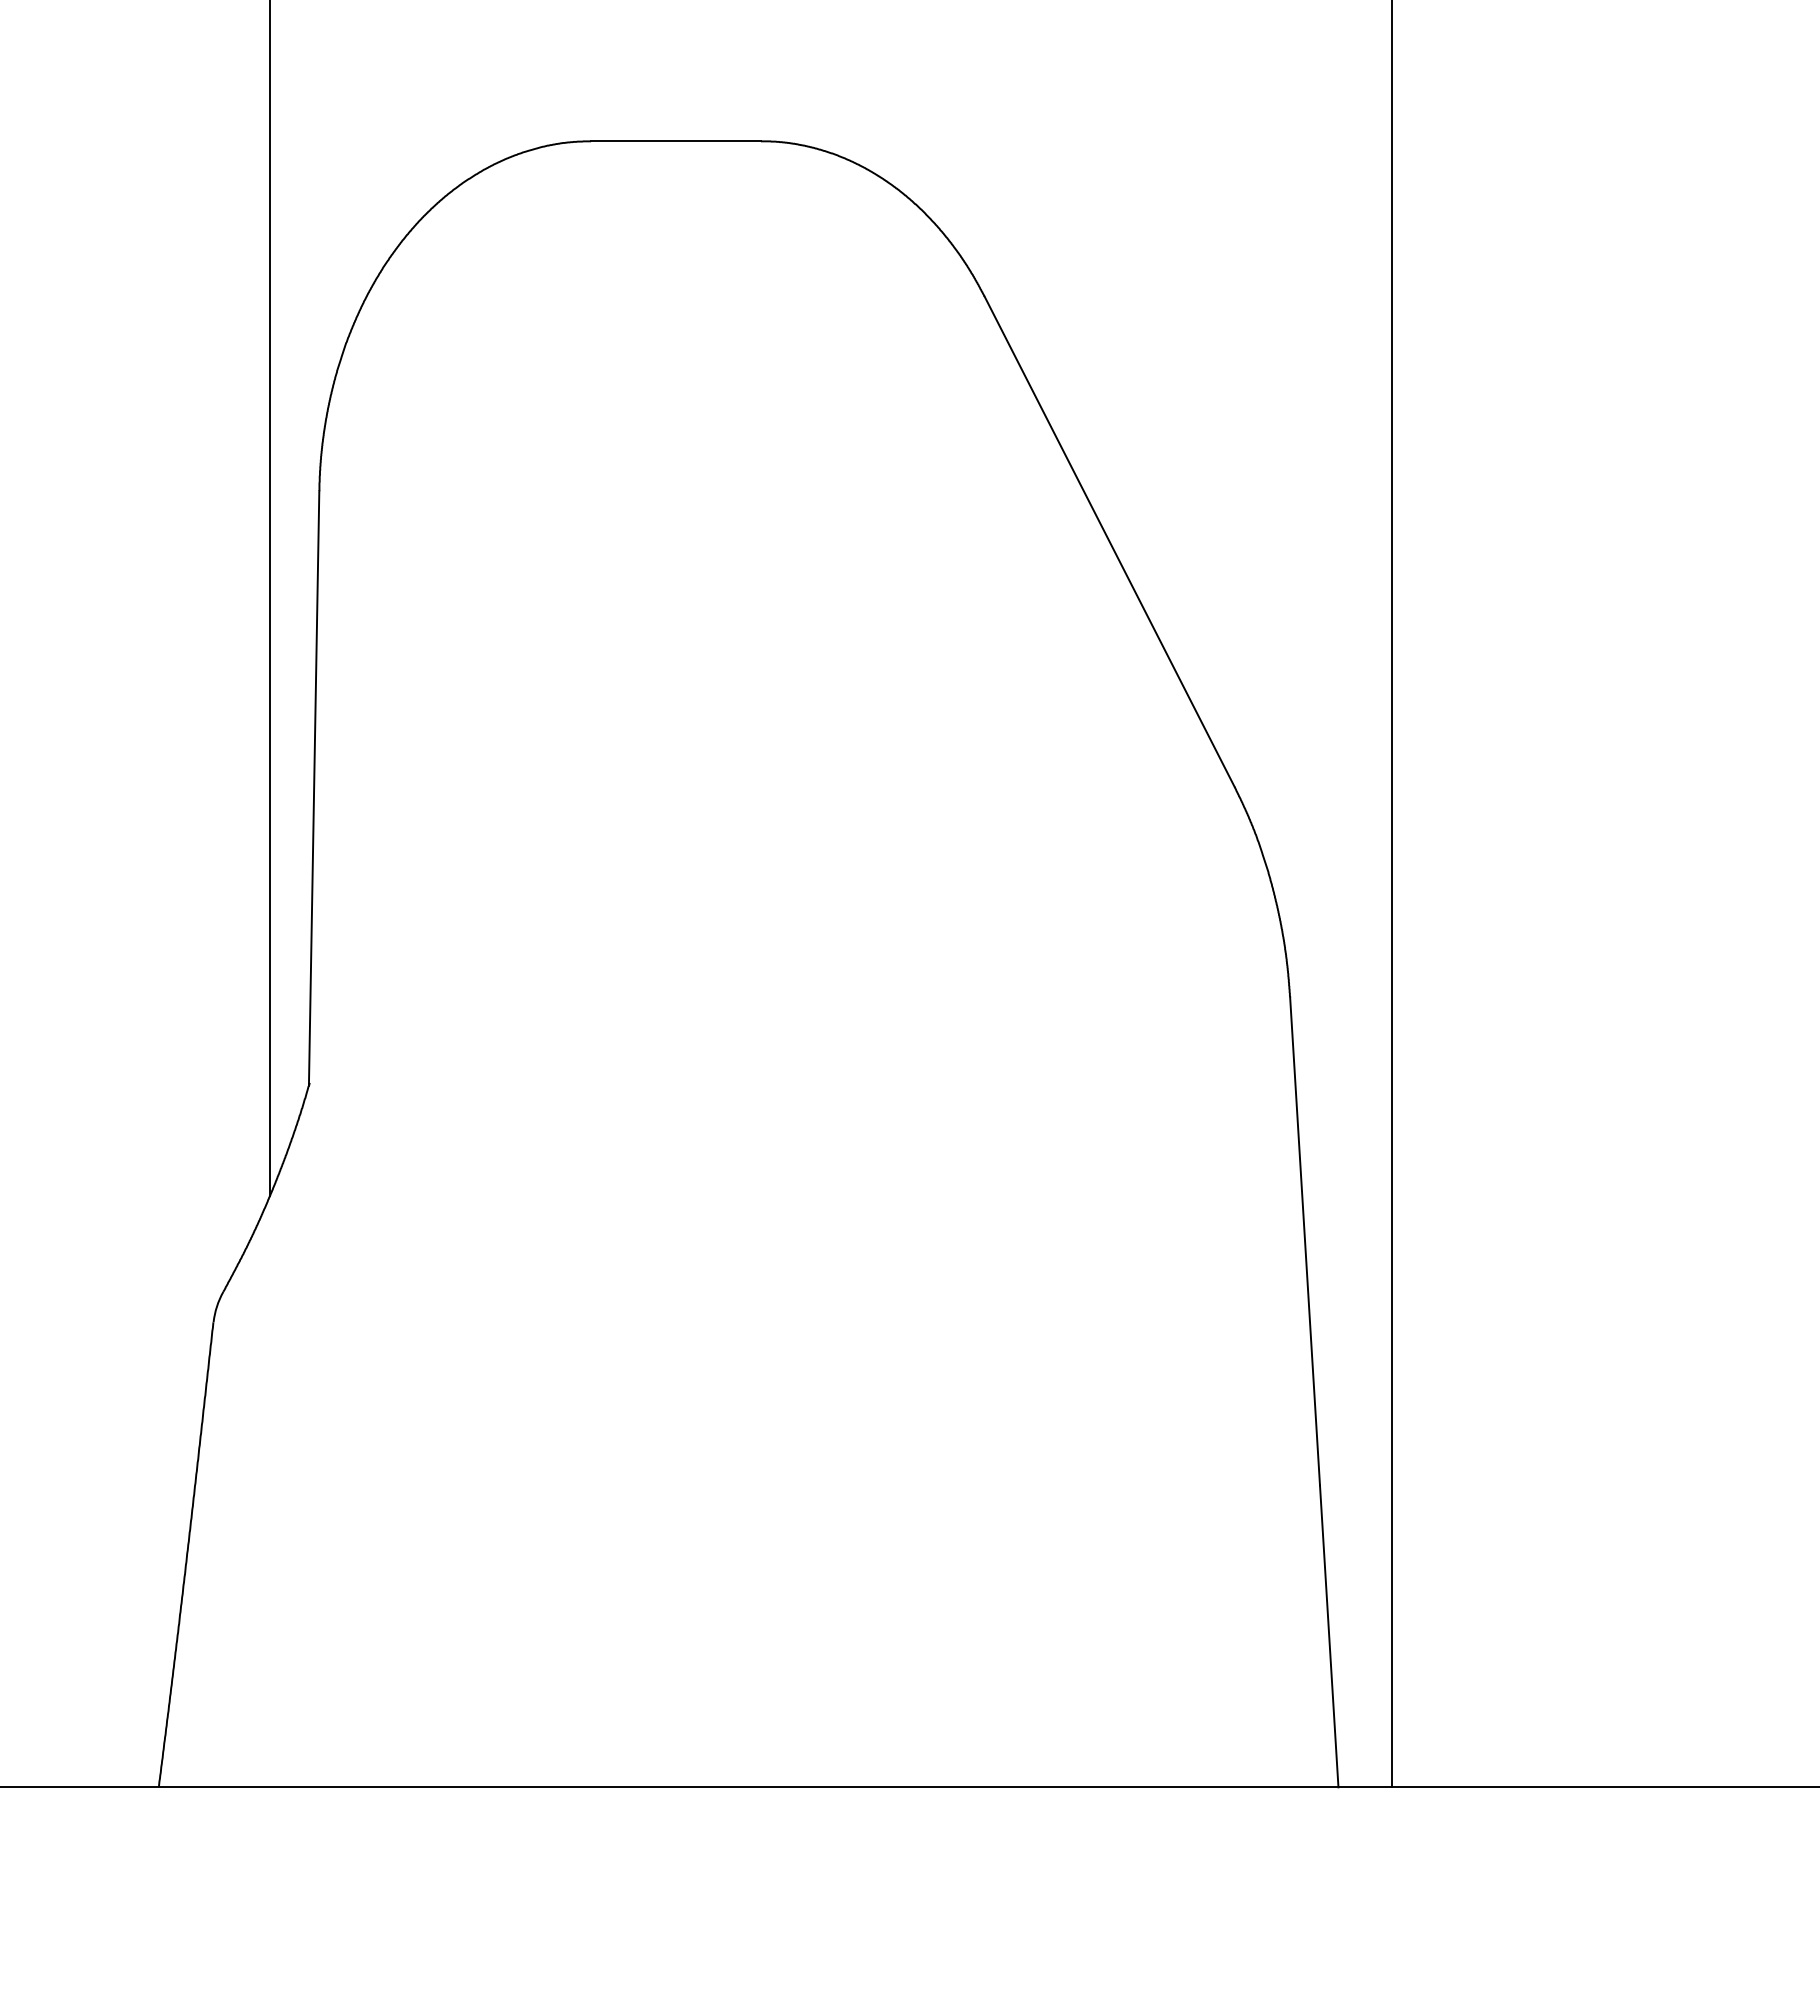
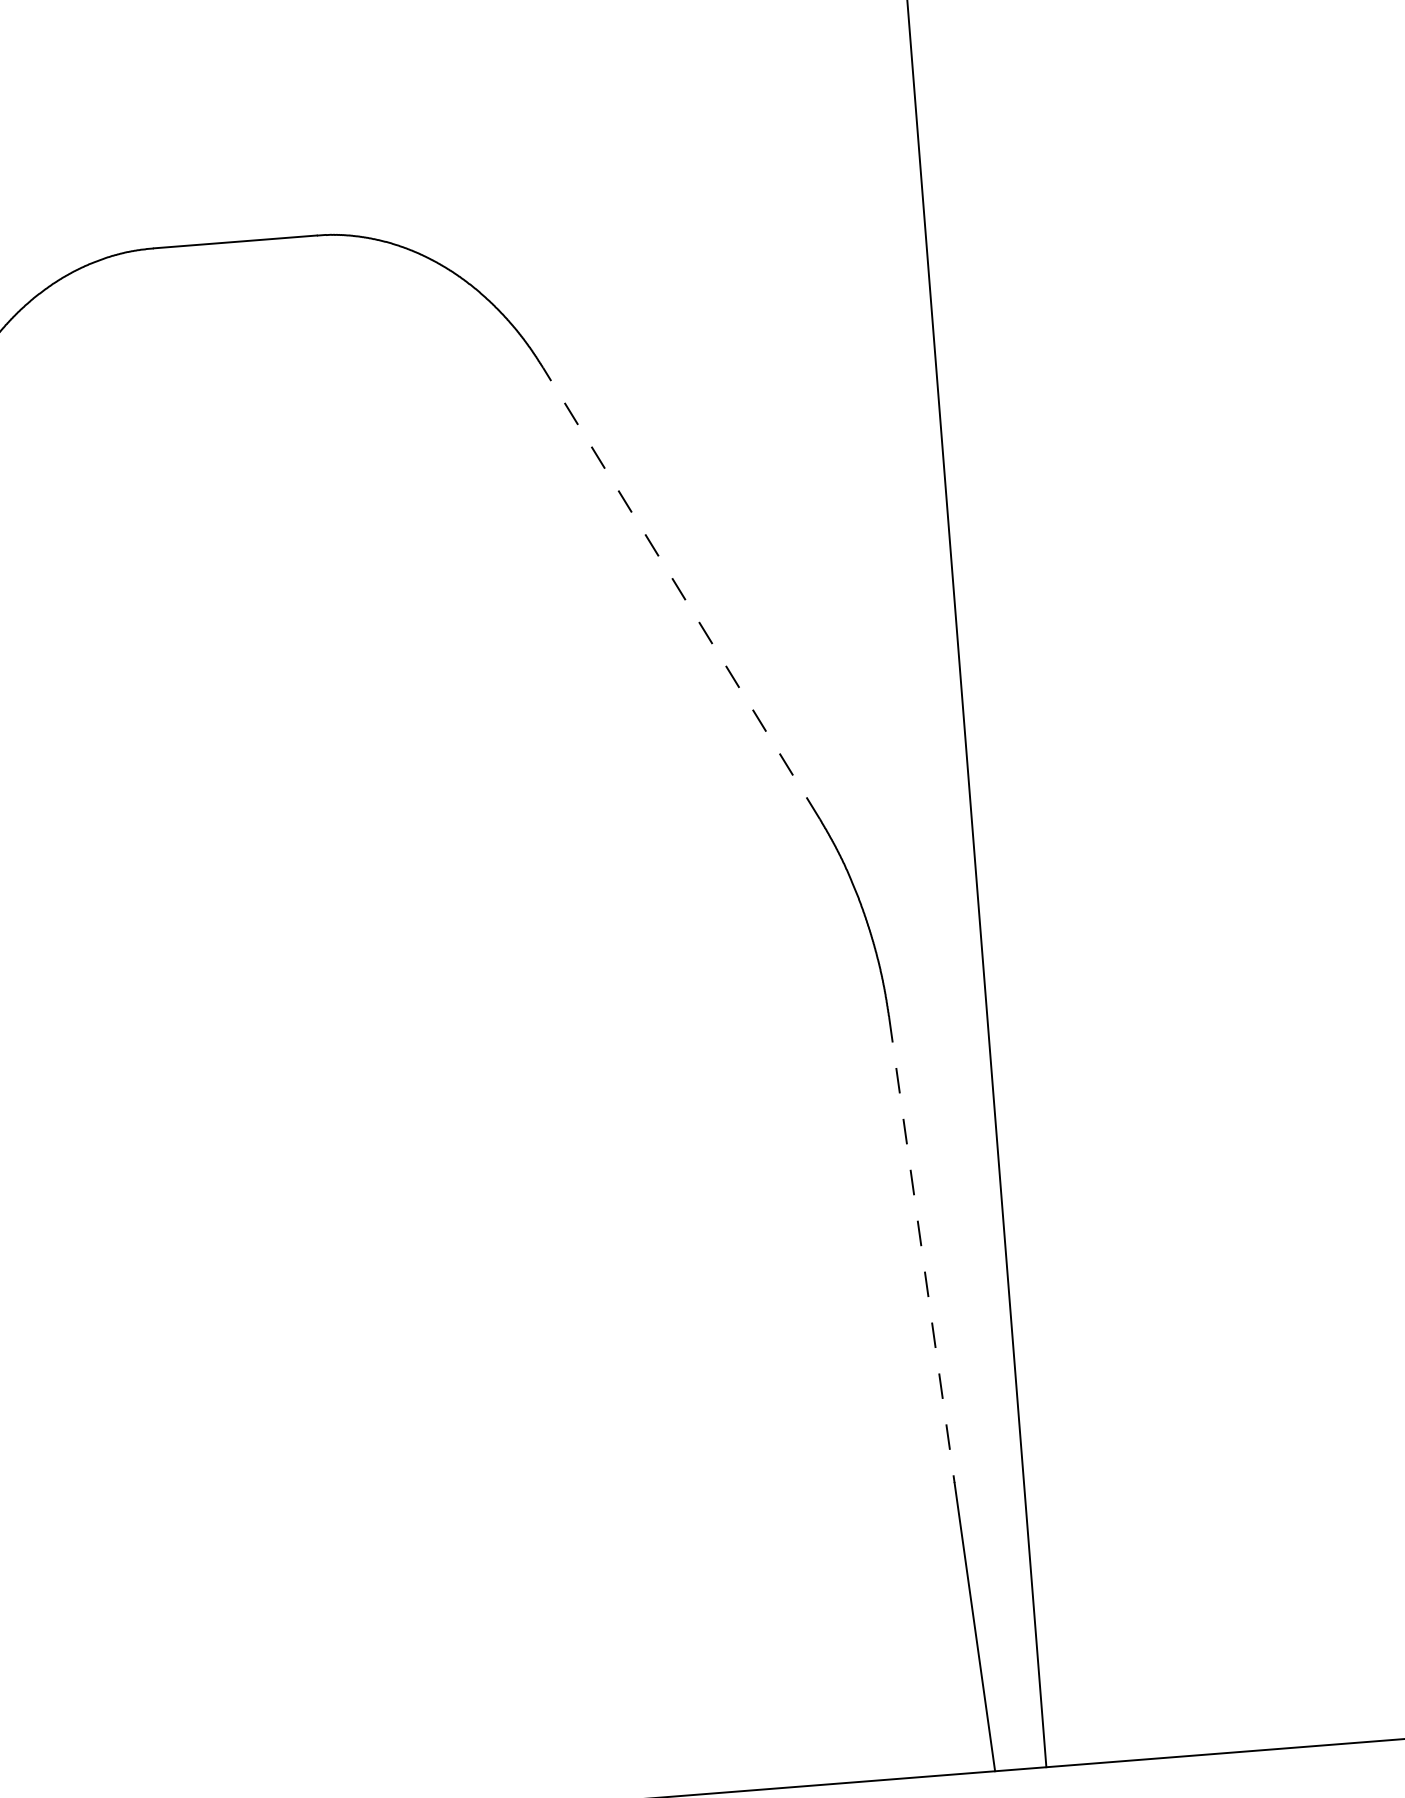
line: (1109, 541) -> (681, 593), solid -> dashed
line: (1305, 1241) -> (922, 1250), solid -> dashed

